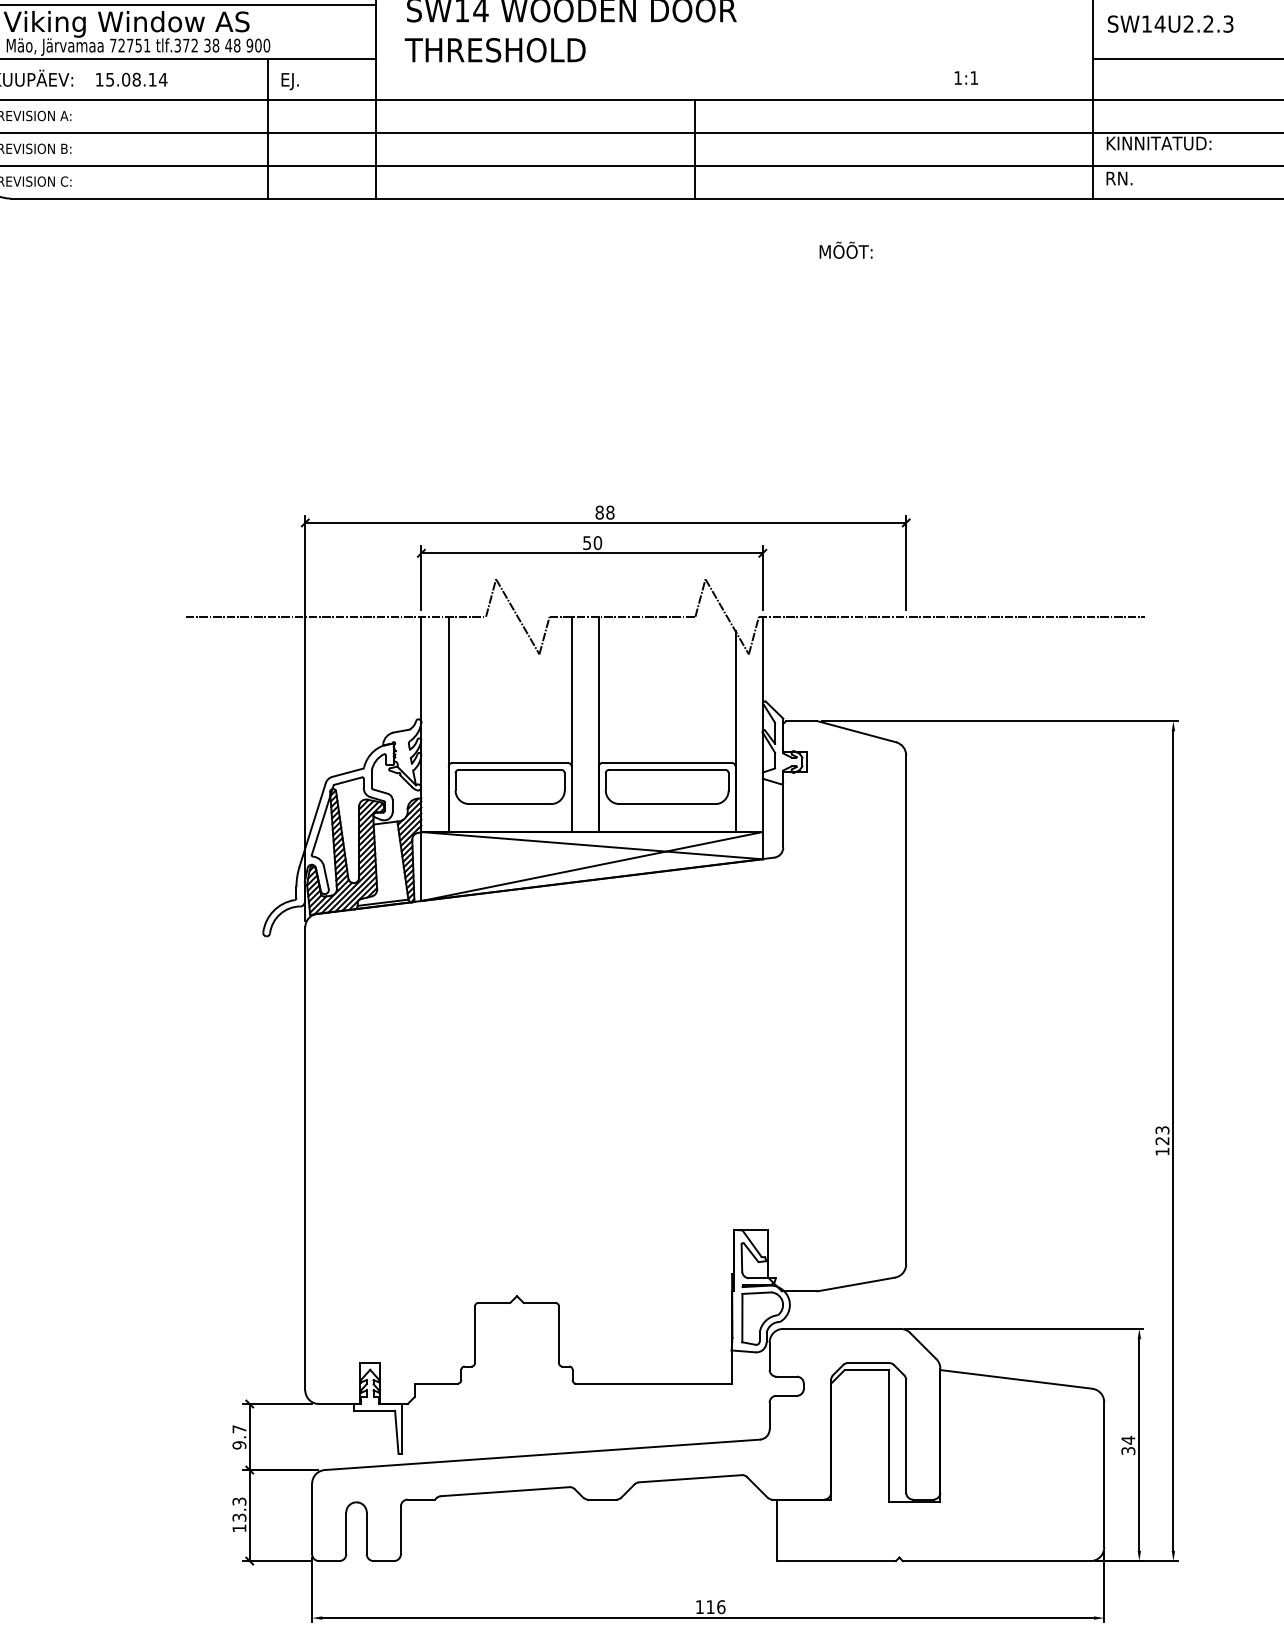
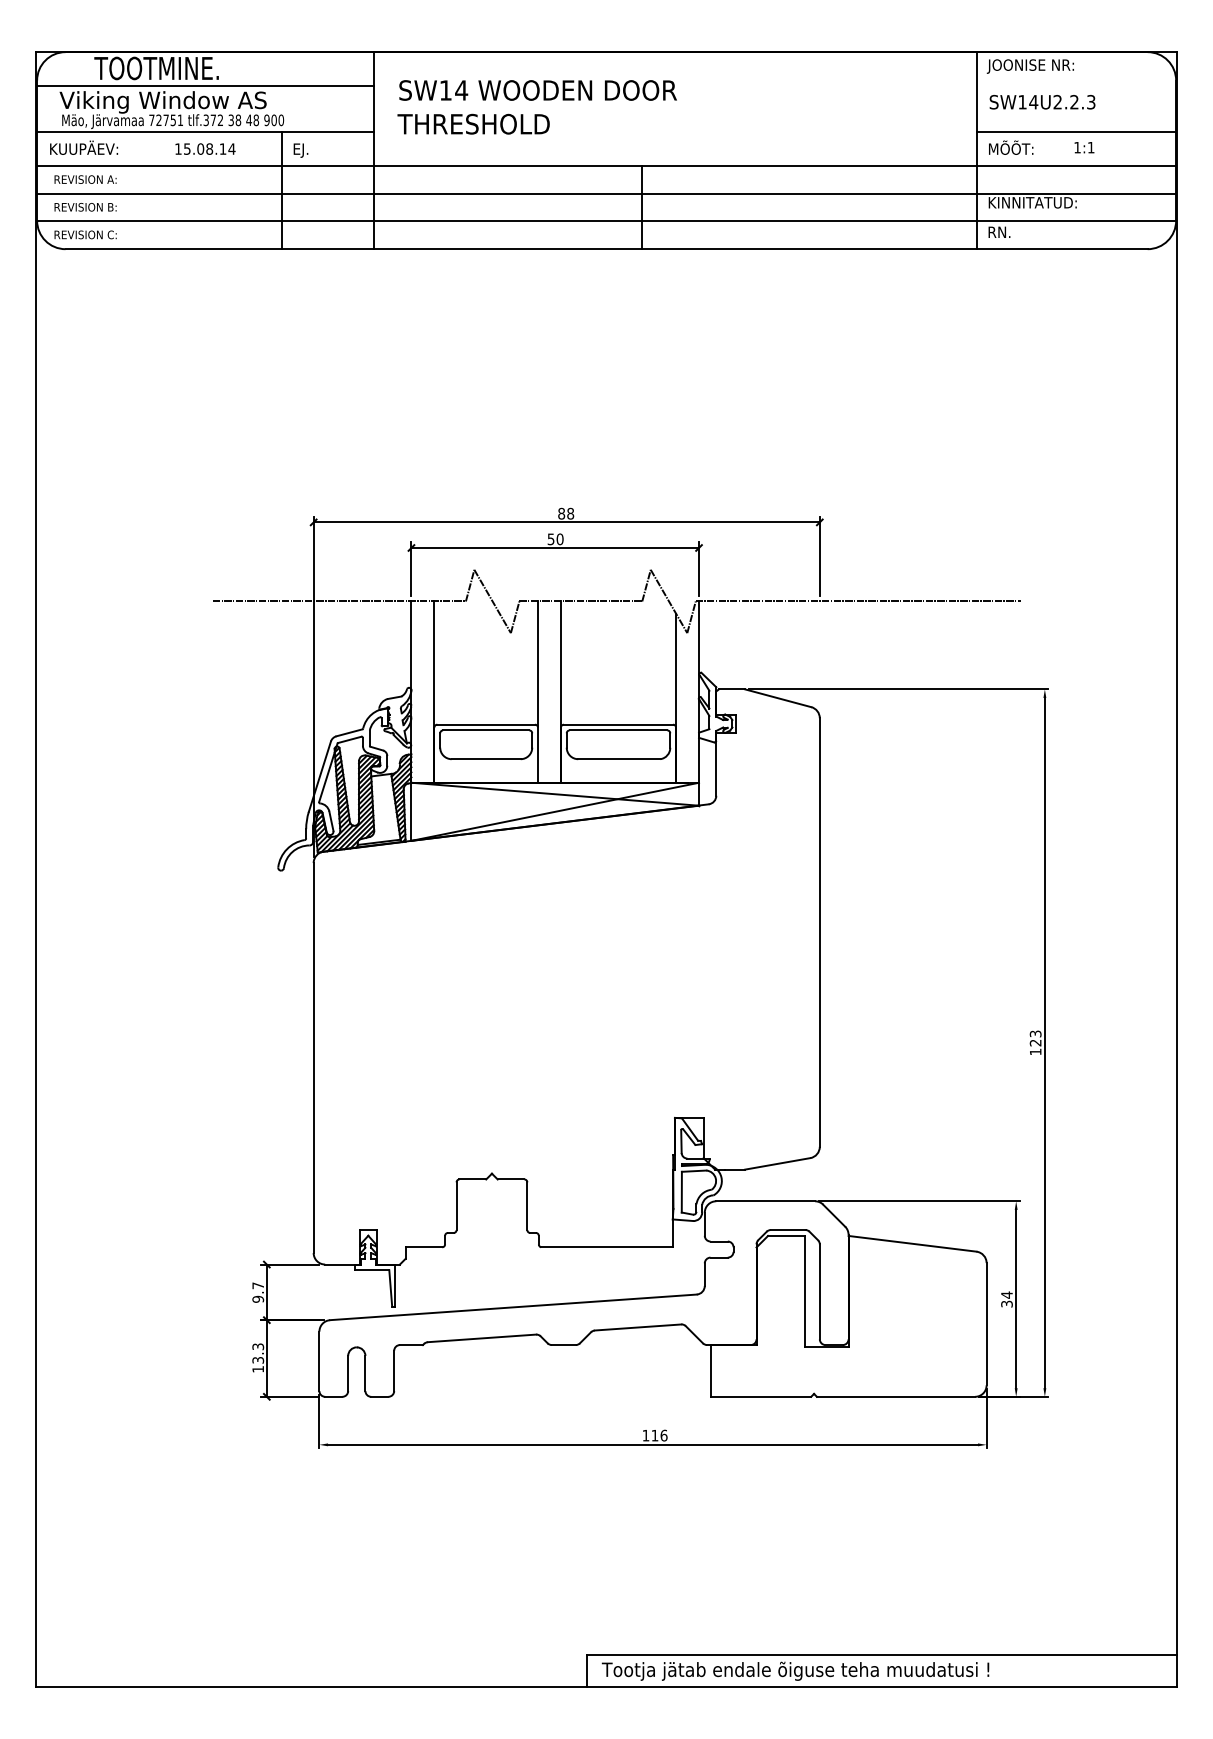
text: (966, 77) -> (1084, 147), moved
text: (131, 79) -> (205, 148), moved
text: (846, 249) -> (1011, 147), moved

